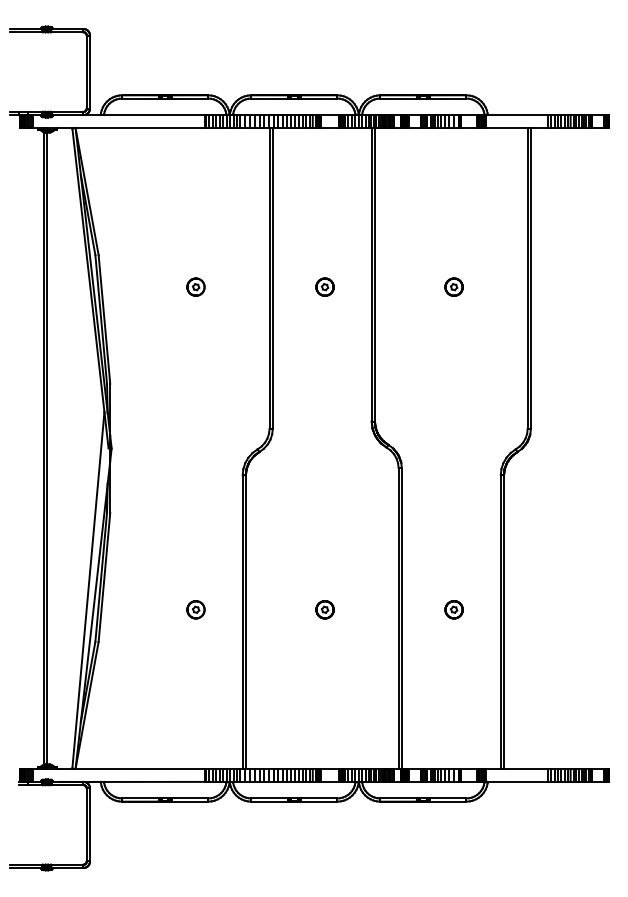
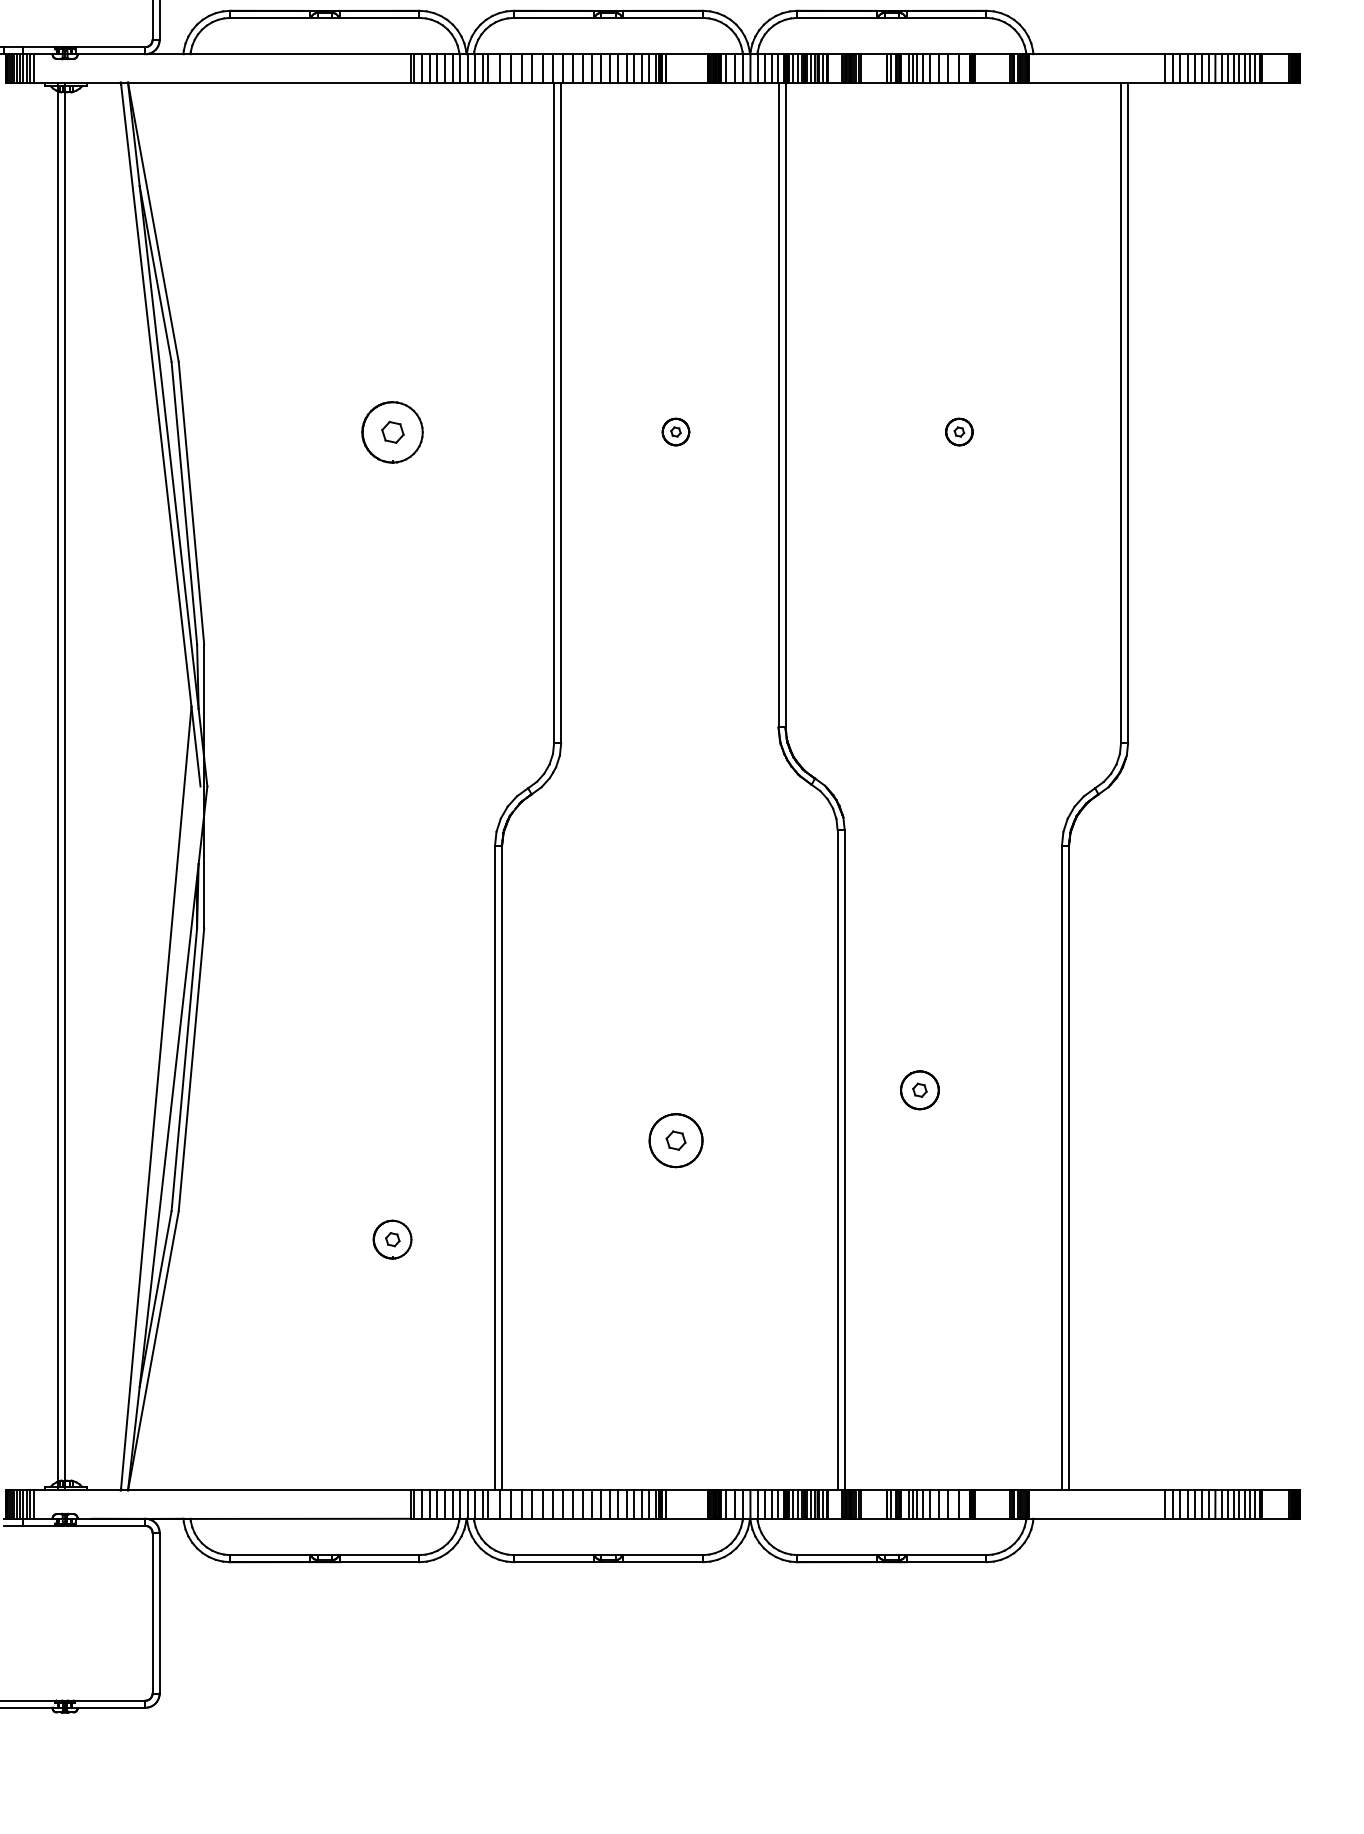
part: (195, 286) -> (391, 430), size x1.6
part: (324, 286) -> (674, 430), size x0.7
part: (453, 286) -> (958, 430), size x0.7
part: (195, 609) -> (391, 1238), moved
part: (324, 609) -> (674, 1140), size x1.4
part: (453, 609) -> (918, 1089), moved

